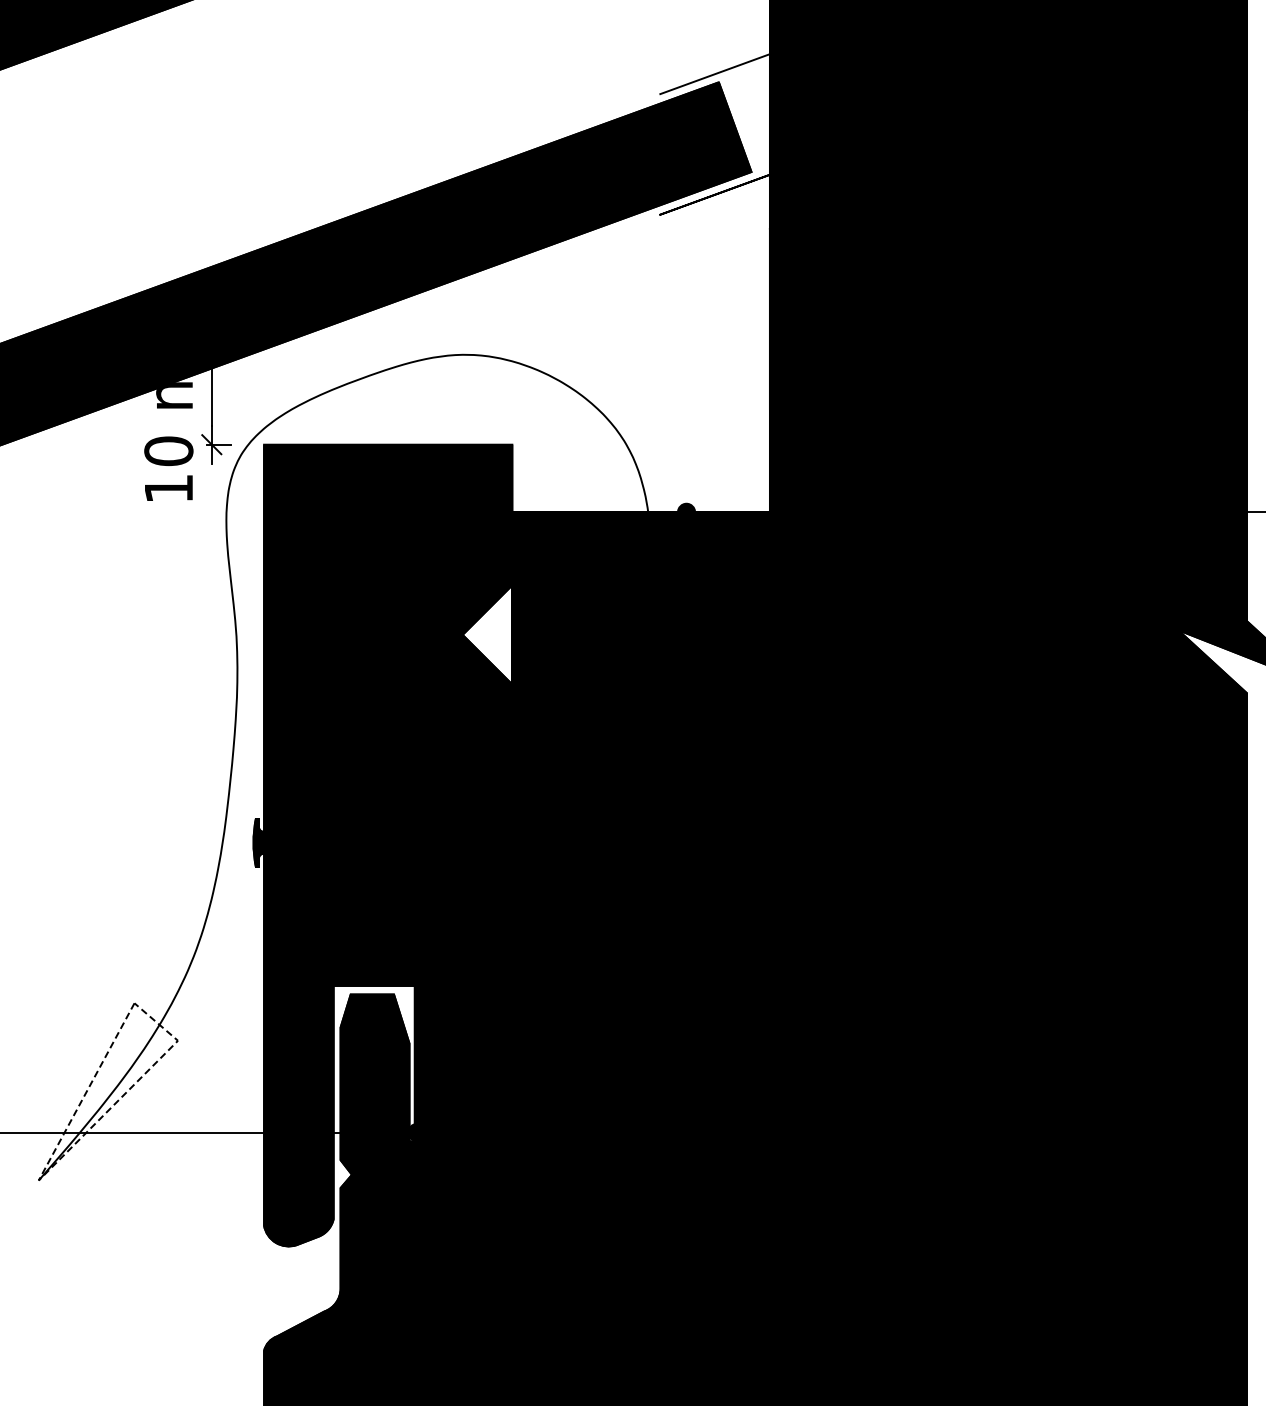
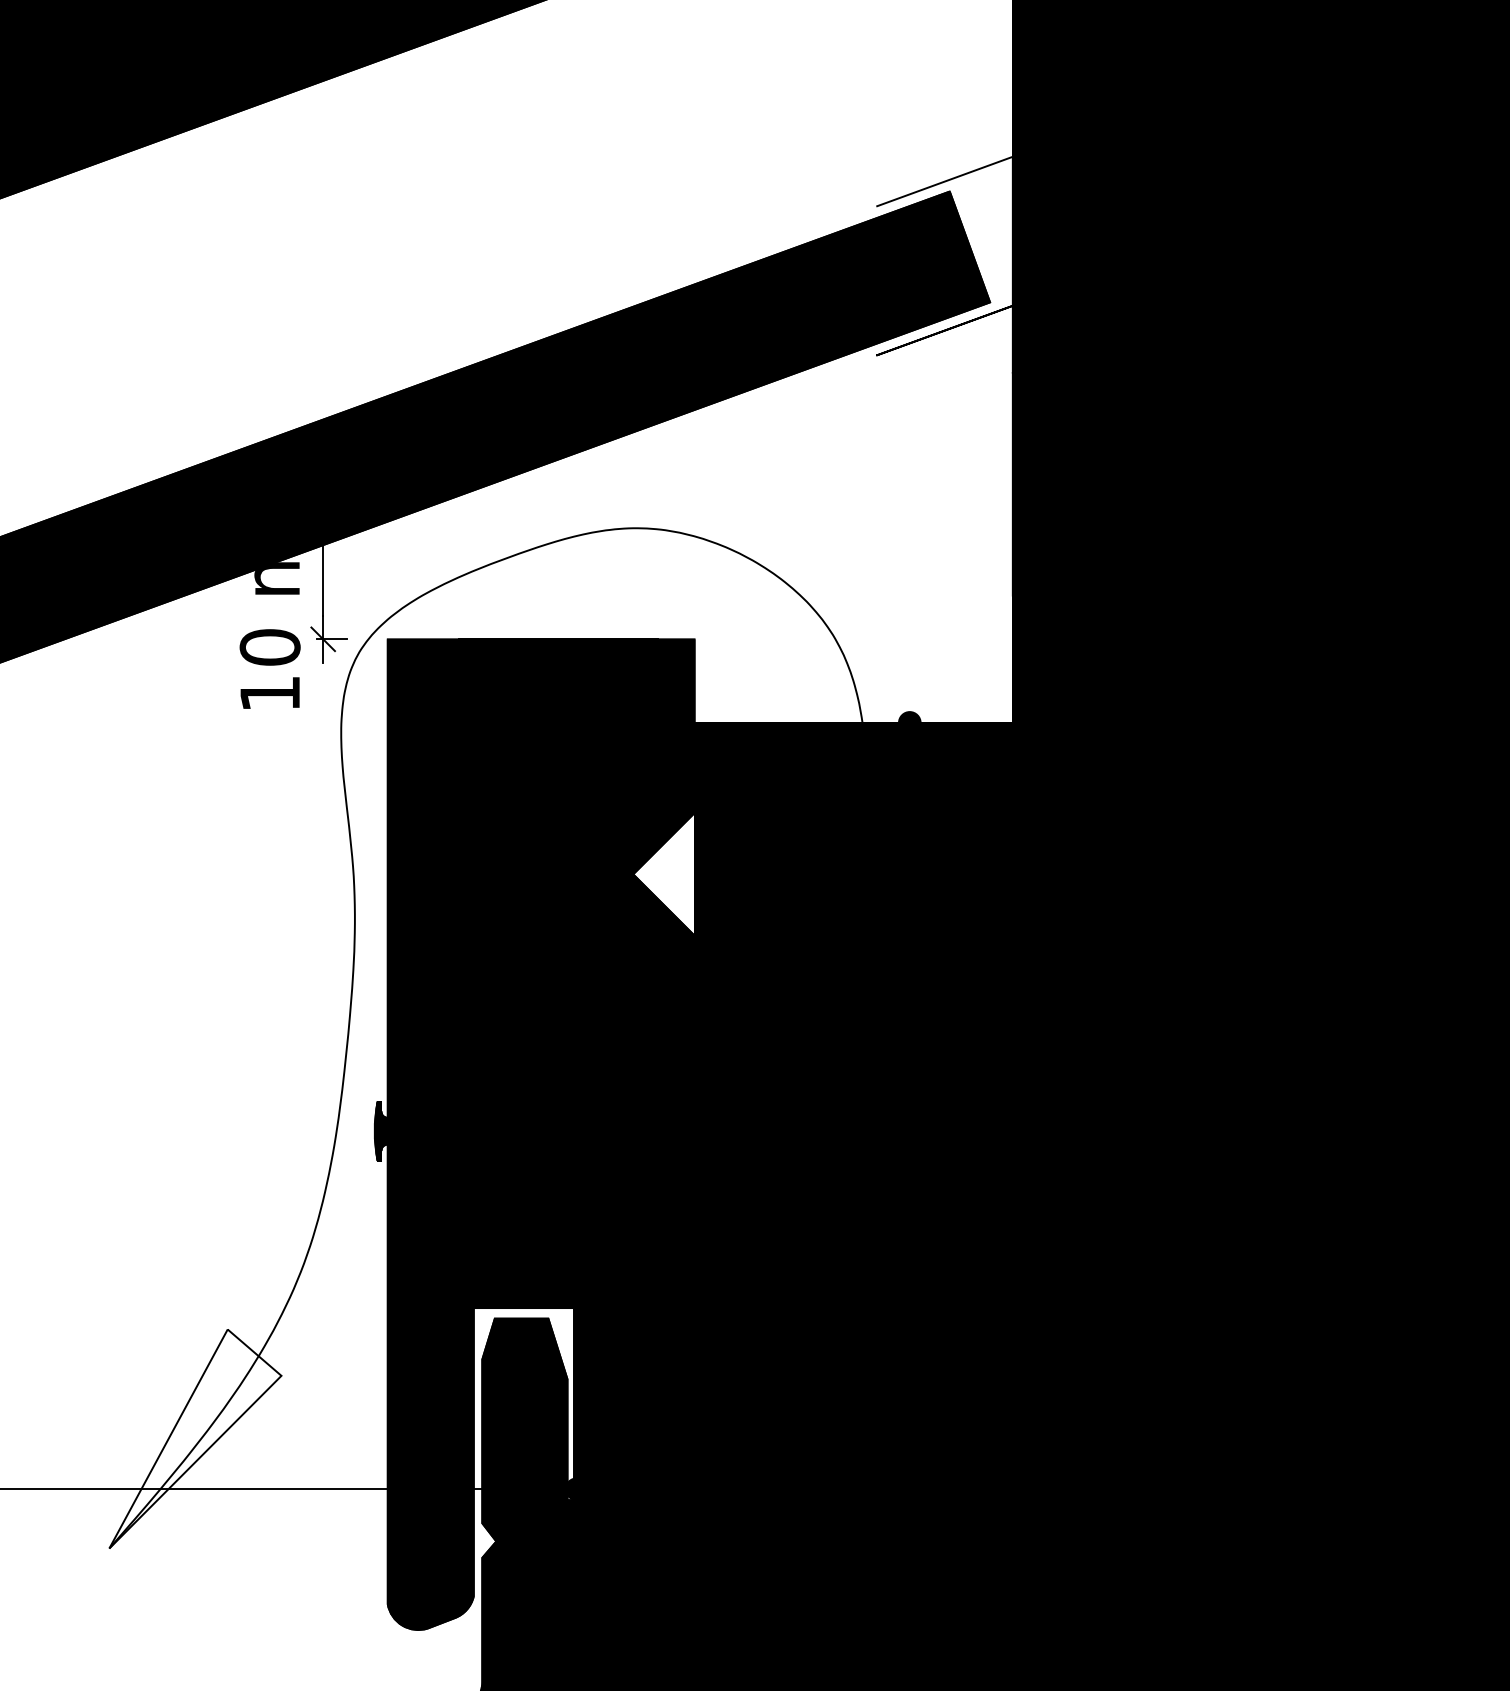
line: (57, 1161) -> (132, 1525), dashed -> solid

